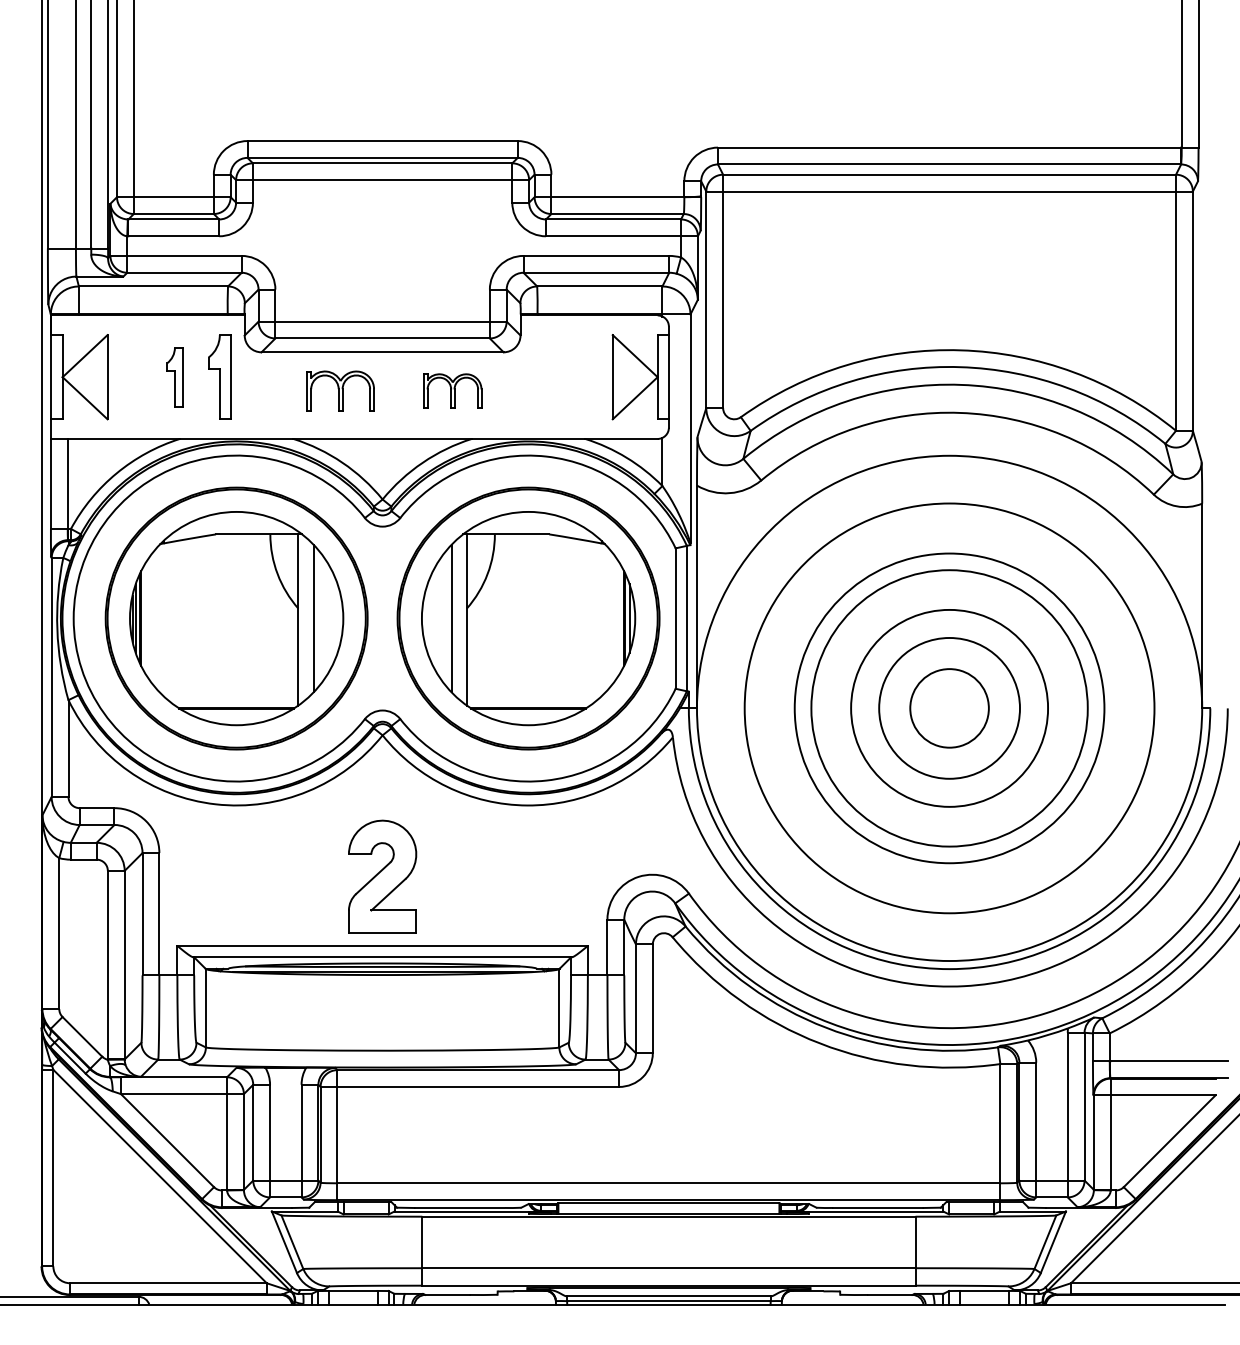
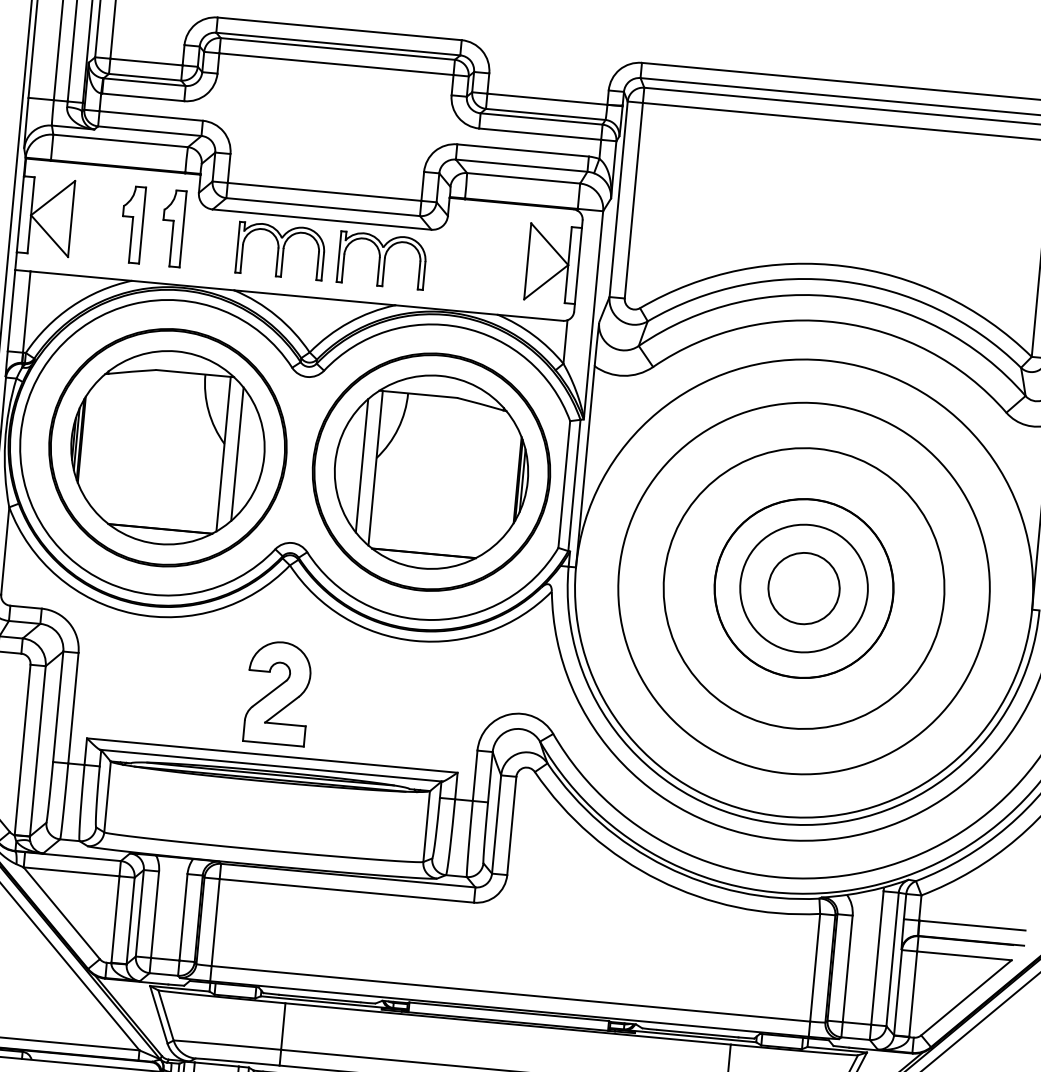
part: (174, 376) -> (132, 224), size x1.43
part: (340, 390) -> (280, 250), size x1.43
part: (452, 390) -> (381, 259), size x1.67
circle: (949, 708) -> (803, 588), size x0.71

